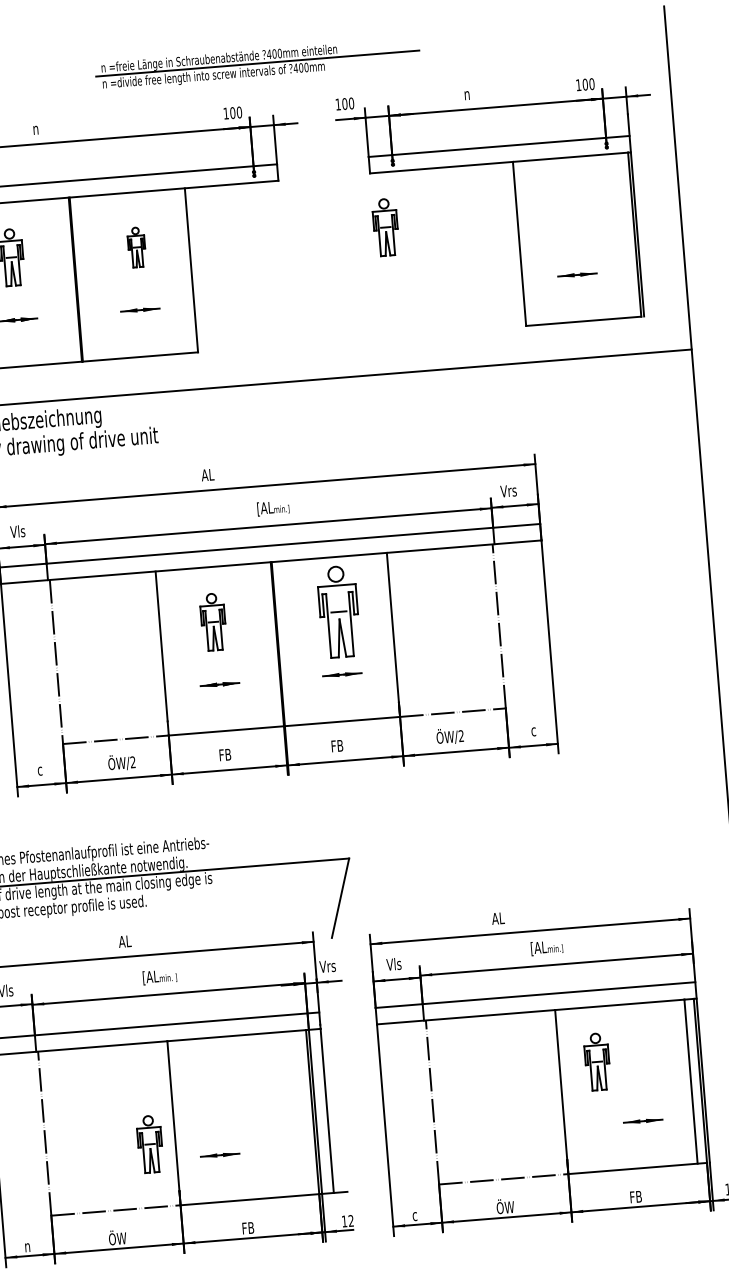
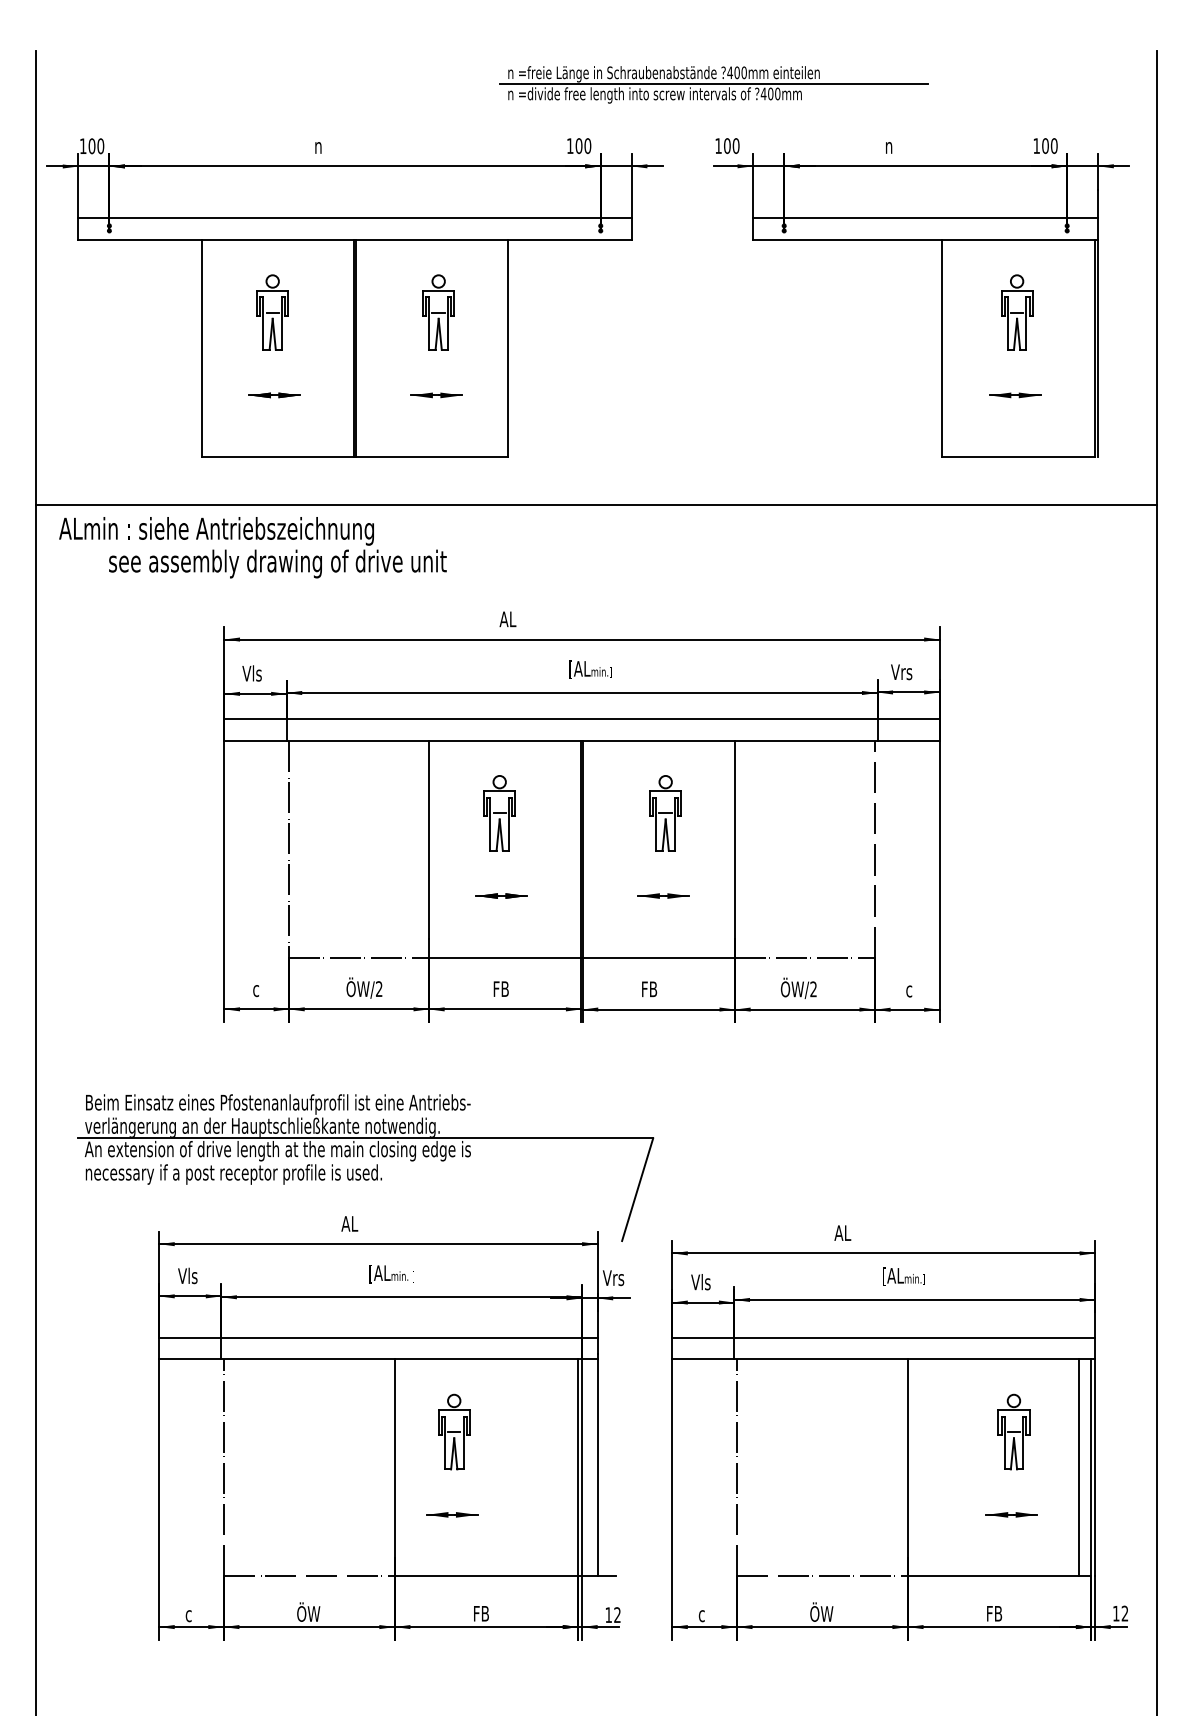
part: (257, 64) -> (713, 84), moved
part: (386, 227) -> (1017, 312), moved
part: (136, 247) -> (438, 312), size x1.43
part: (338, 612) -> (665, 813), size x0.62
part: (596, 1061) -> (1013, 1431), moved
part: (150, 1143) -> (454, 1431), moved
text: (27, 1248) -> (188, 1616), n -> c

